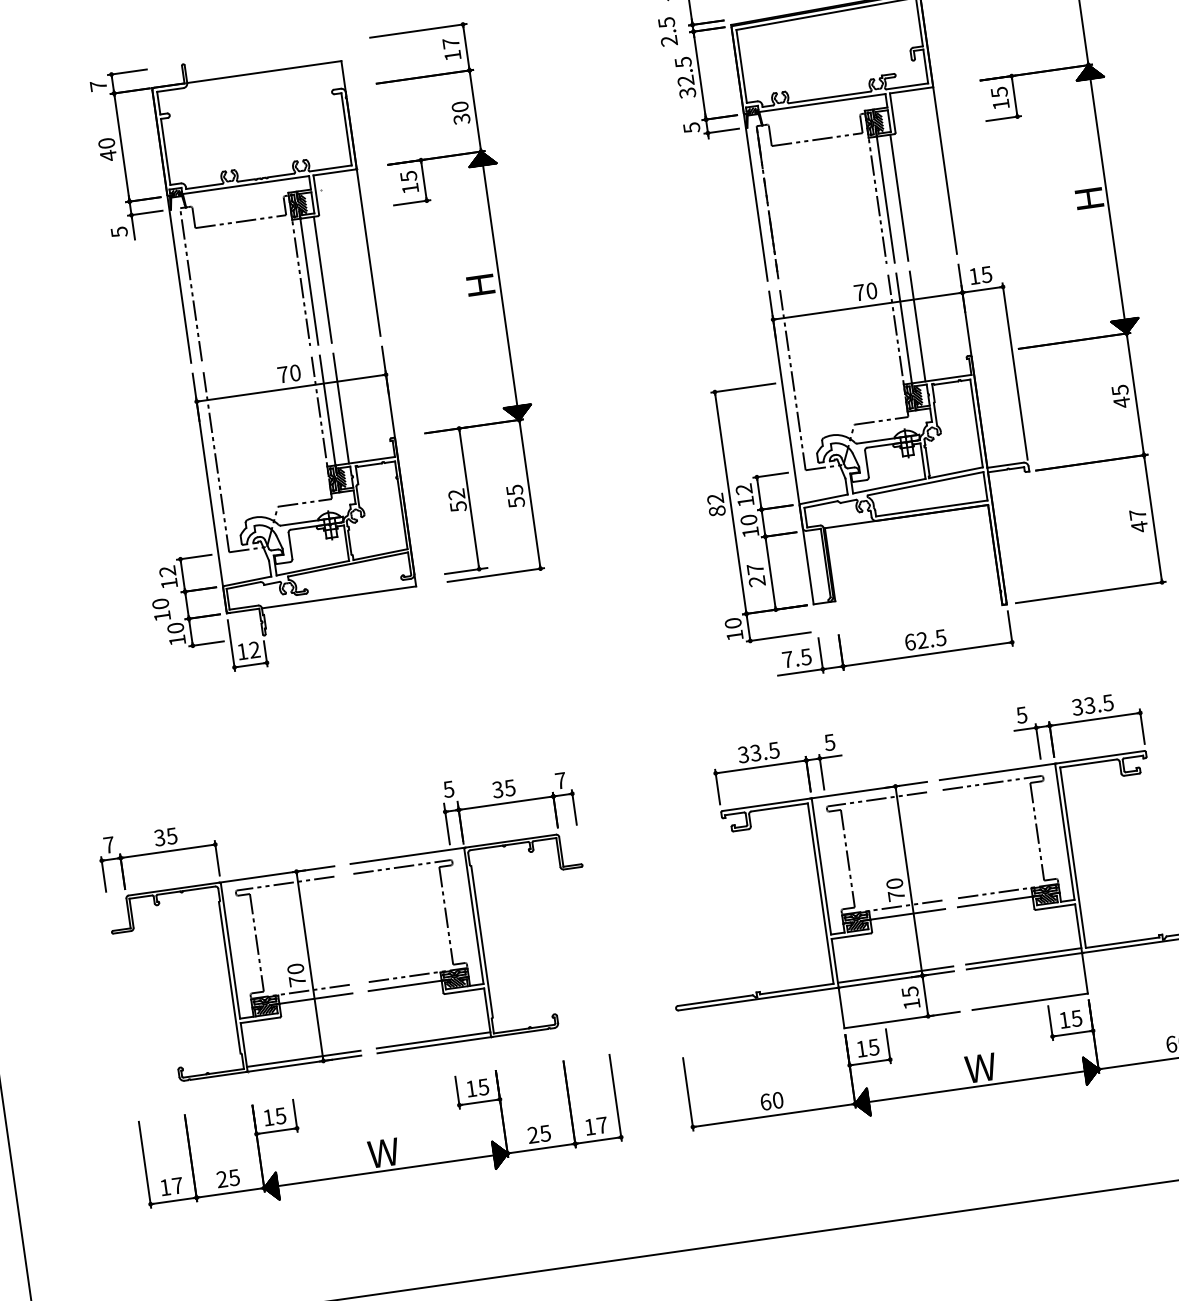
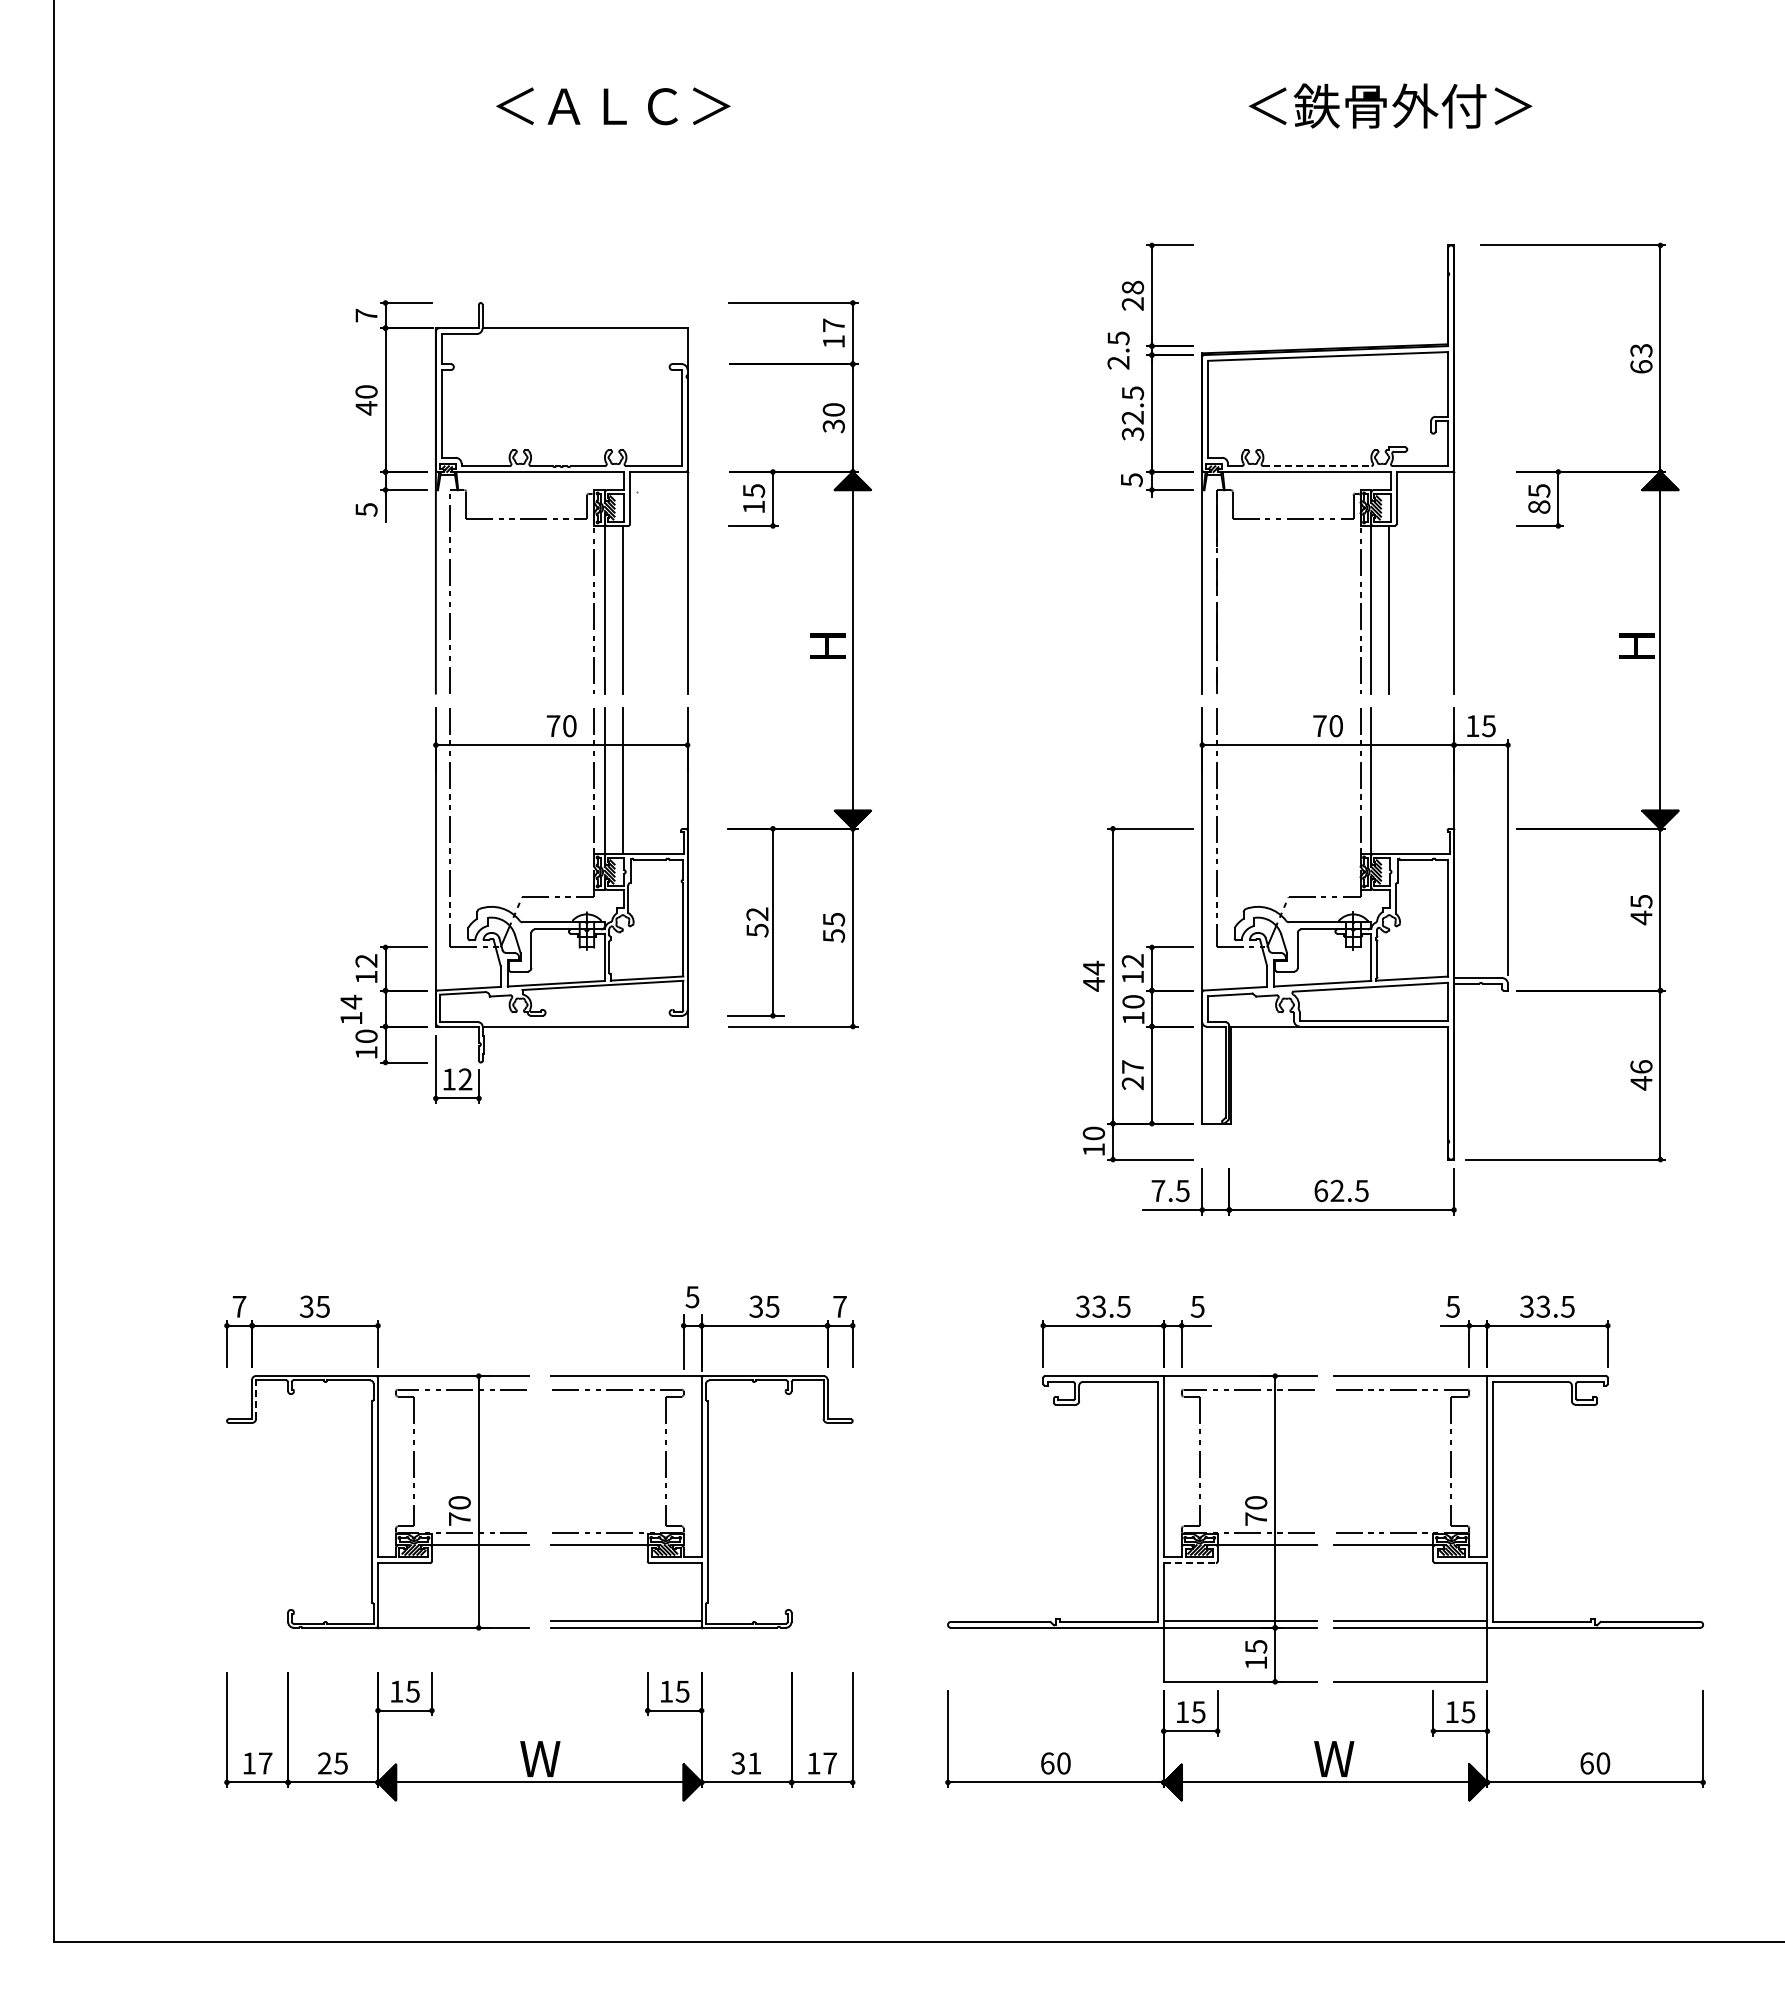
line: (829, 97) -> (1317, 466), solid -> dashed
text: (1001, 104) -> (1539, 506), 15 -> 85
line: (917, 326) -> (1389, 780), removed
text: (715, 504) -> (1093, 975), 82 -> 44
text: (1137, 514) -> (1641, 1066), 47 -> 46
text: (160, 603) -> (351, 1001), 10 -> 14
line: (131, 913) -> (256, 1399), solid -> dashed
line: (851, 936) -> (1190, 1563), solid -> dashed
line: (303, 1058) -> (453, 1621), removed
text: (539, 1134) -> (746, 1763), 25 -> 31

